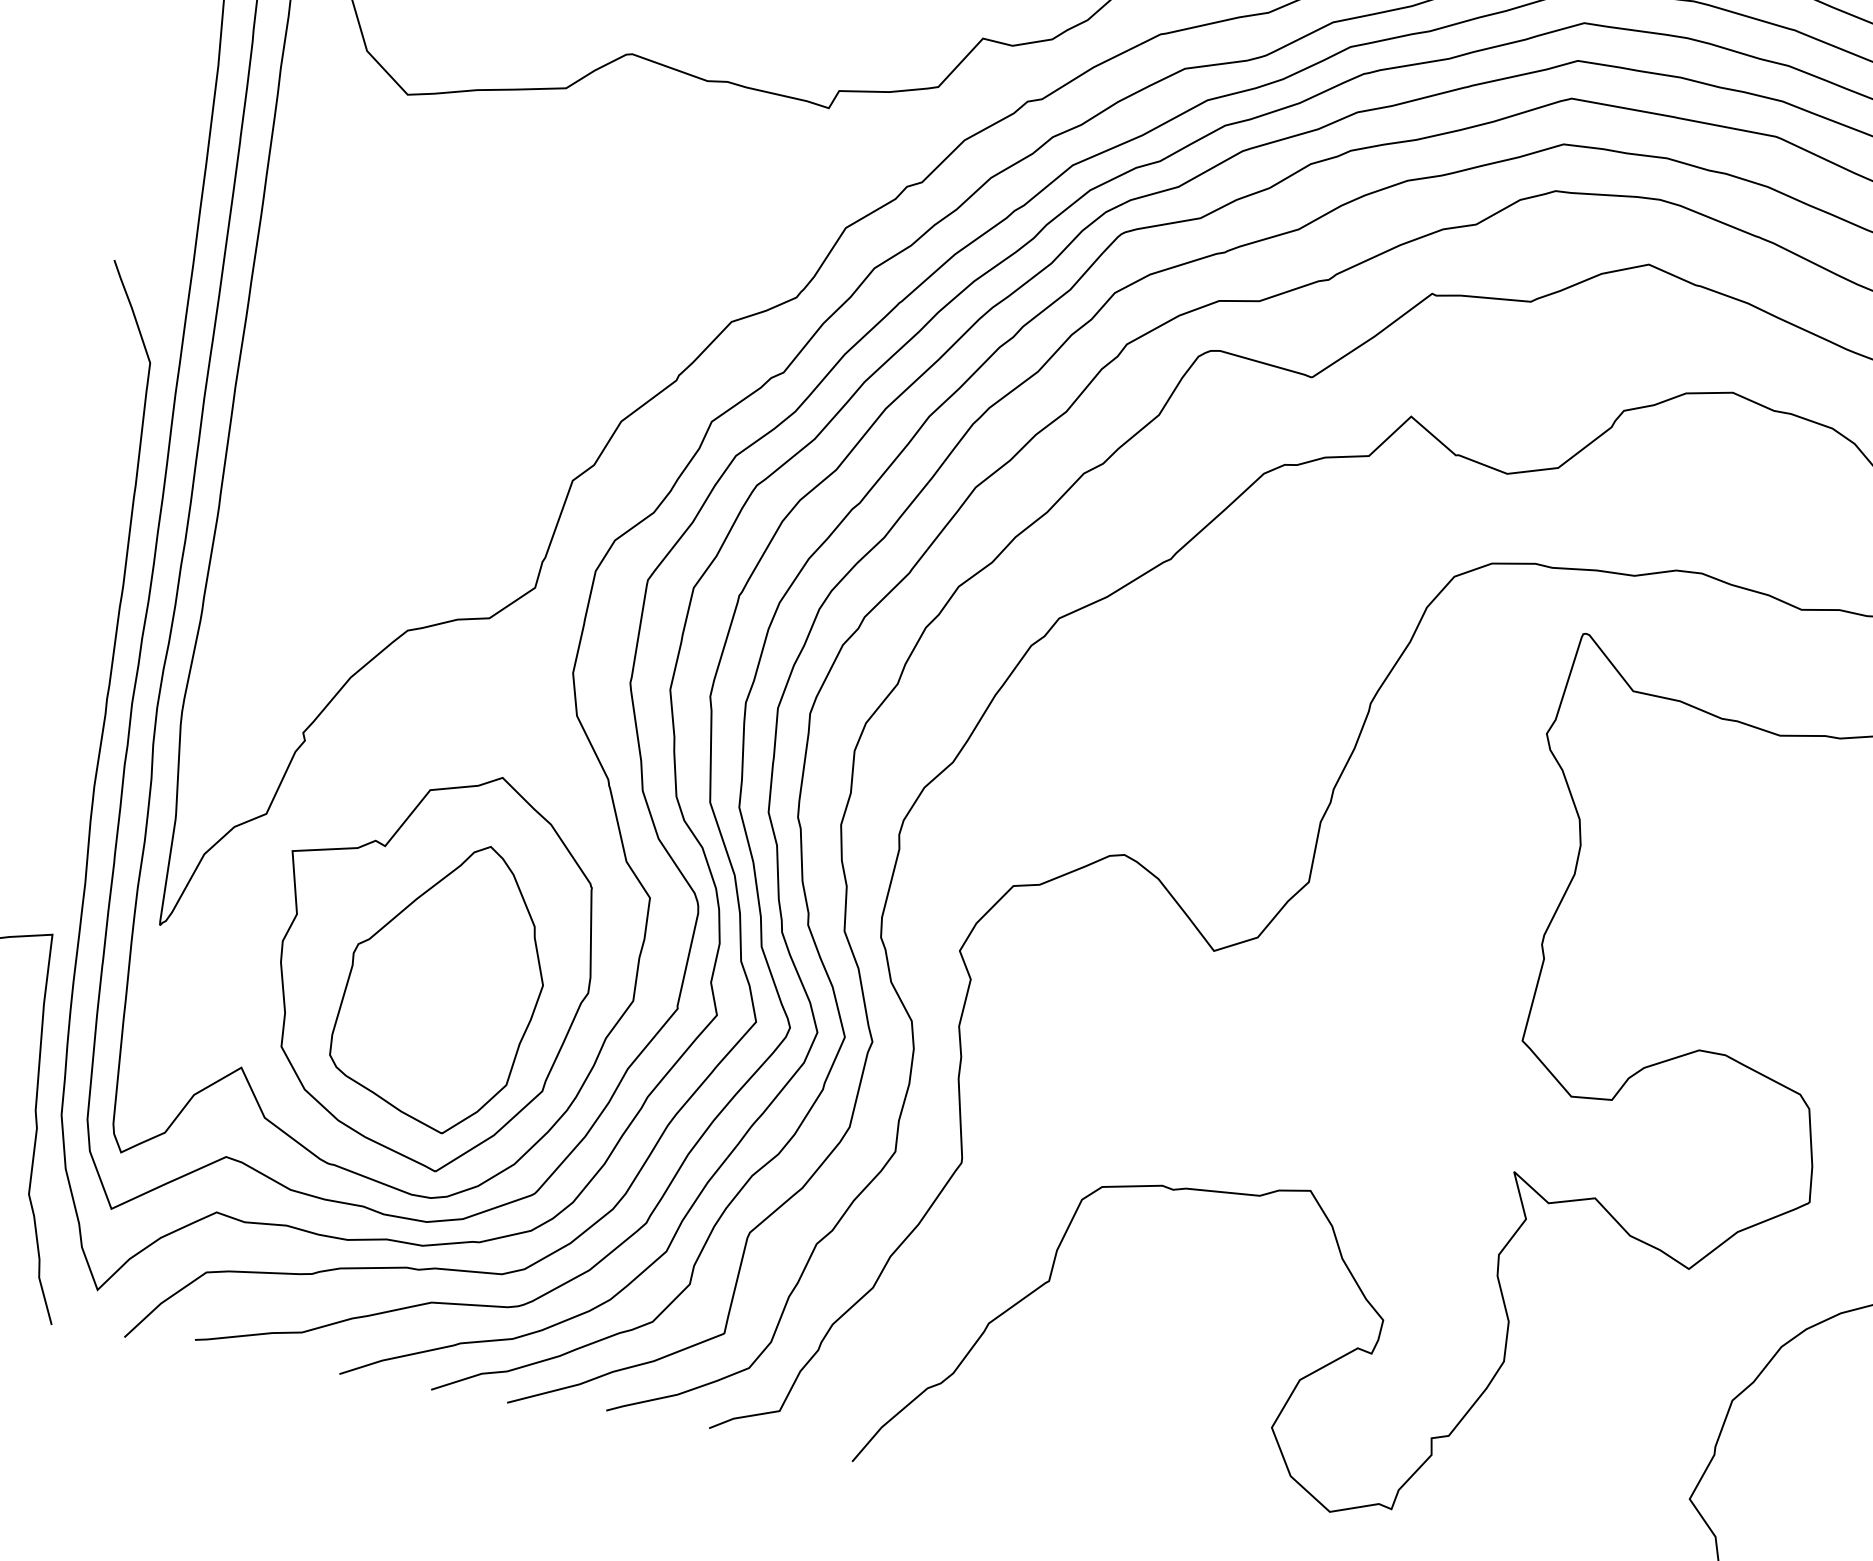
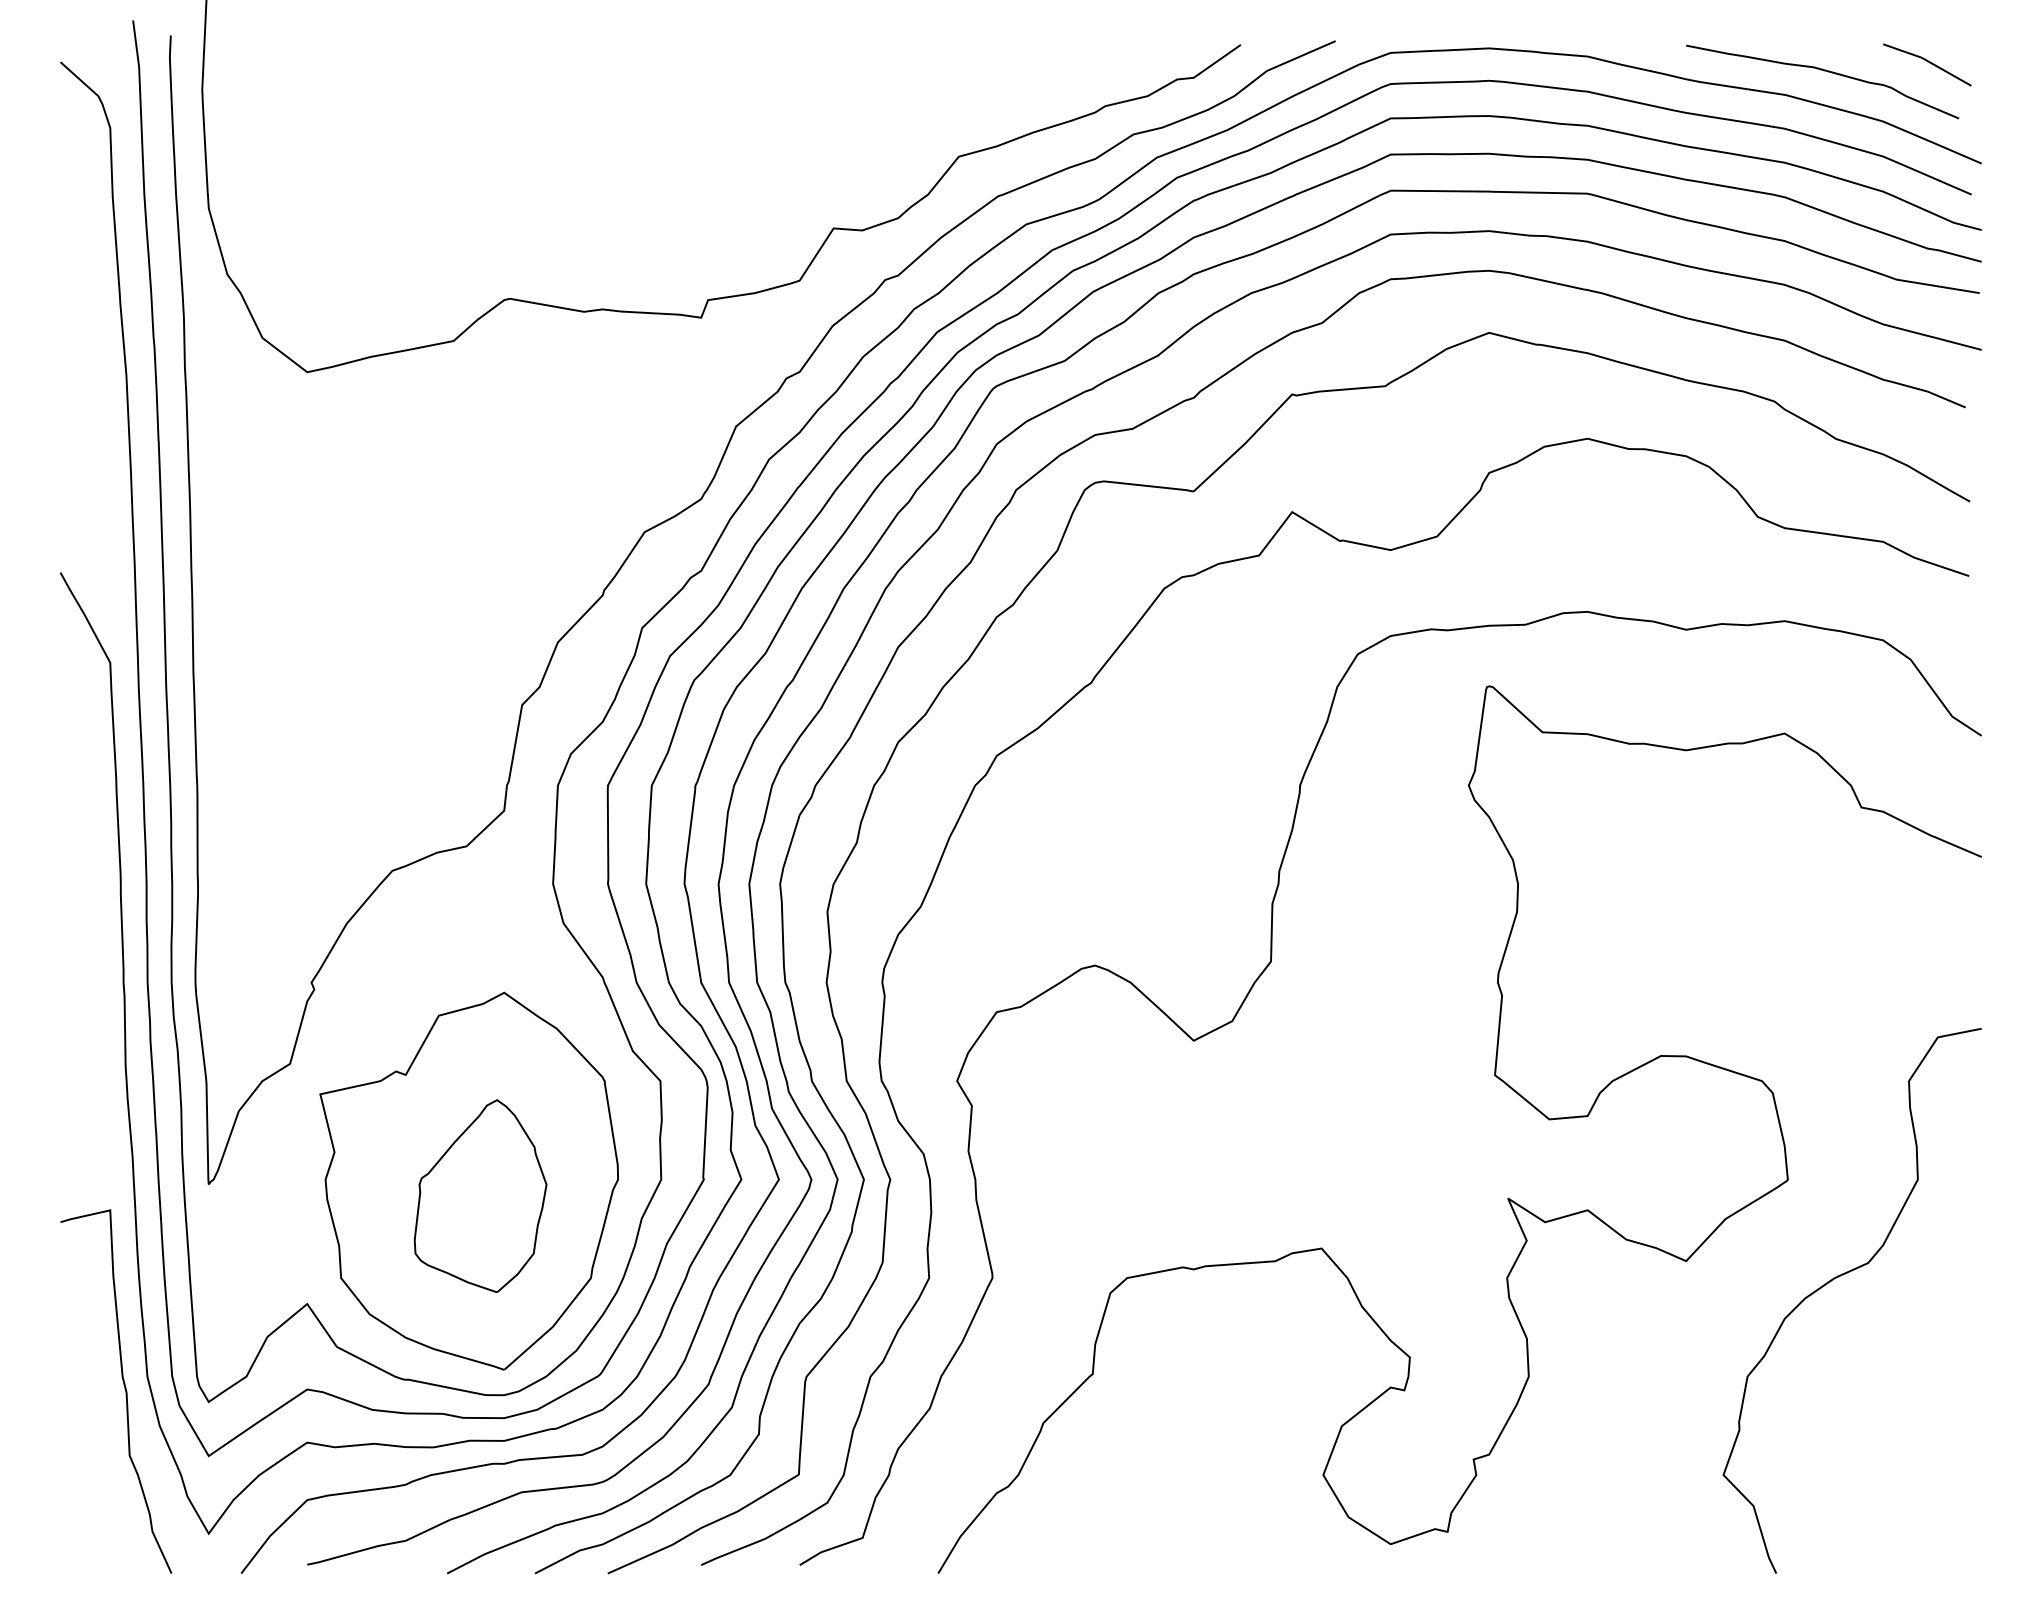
part: (441, 986) -> (480, 1196), size x0.7

